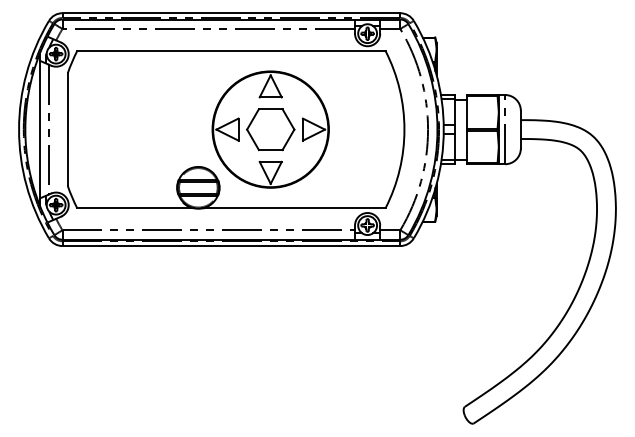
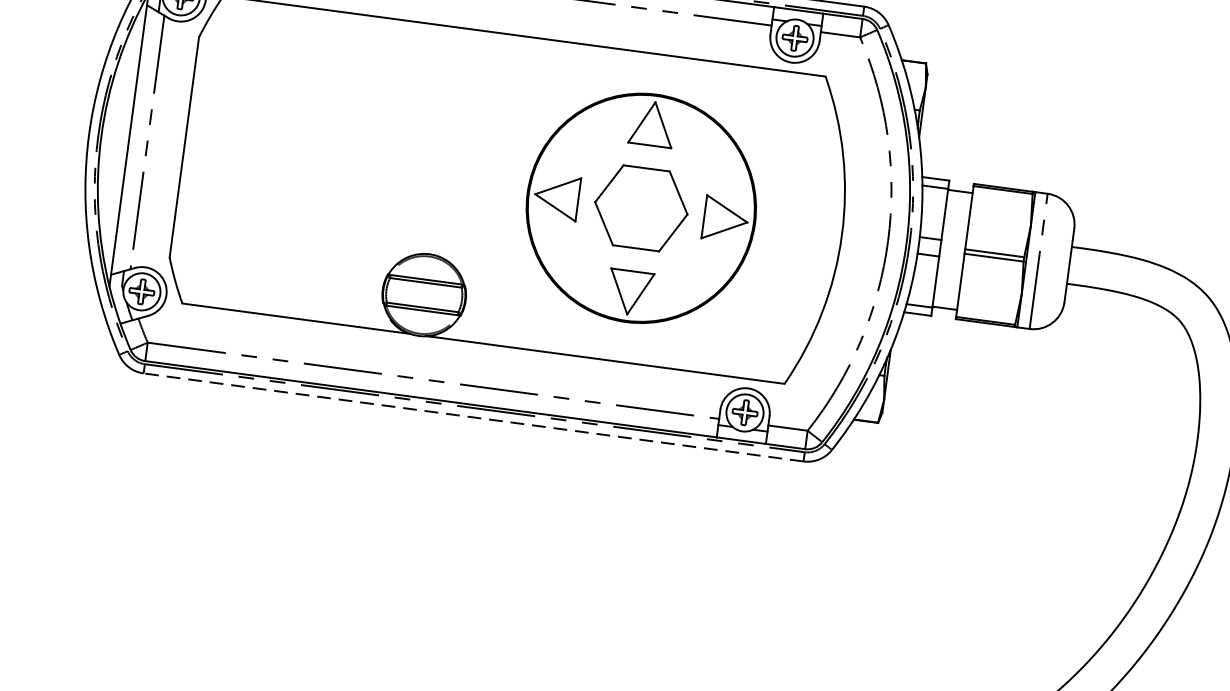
part: (270, 129) -> (640, 208), moved
line: (231, 246) -> (473, 418), solid -> dashed

